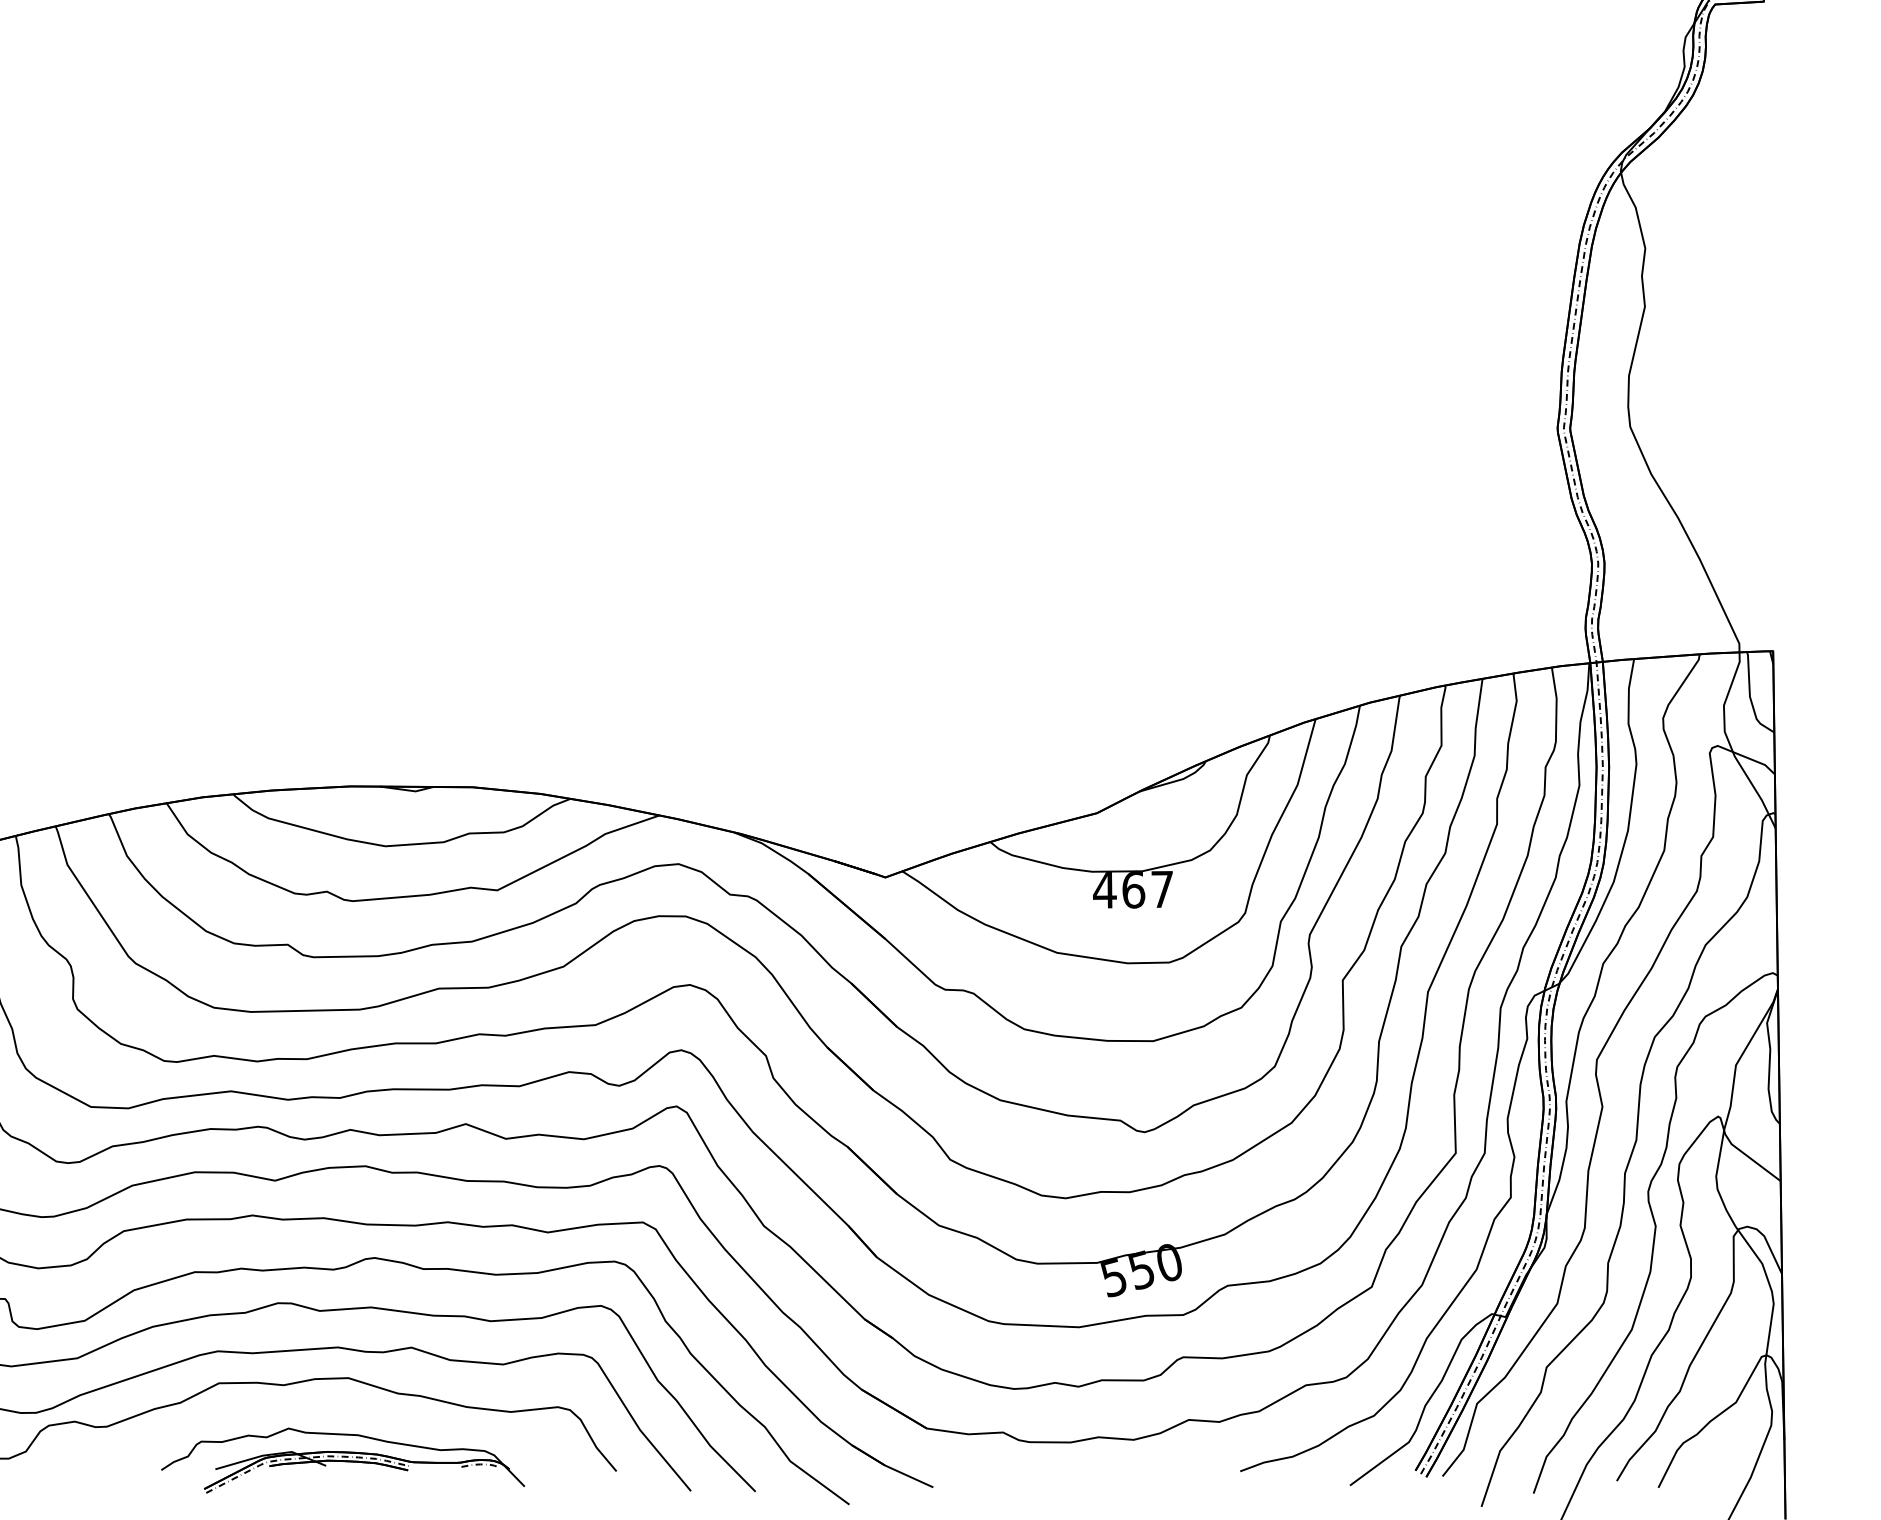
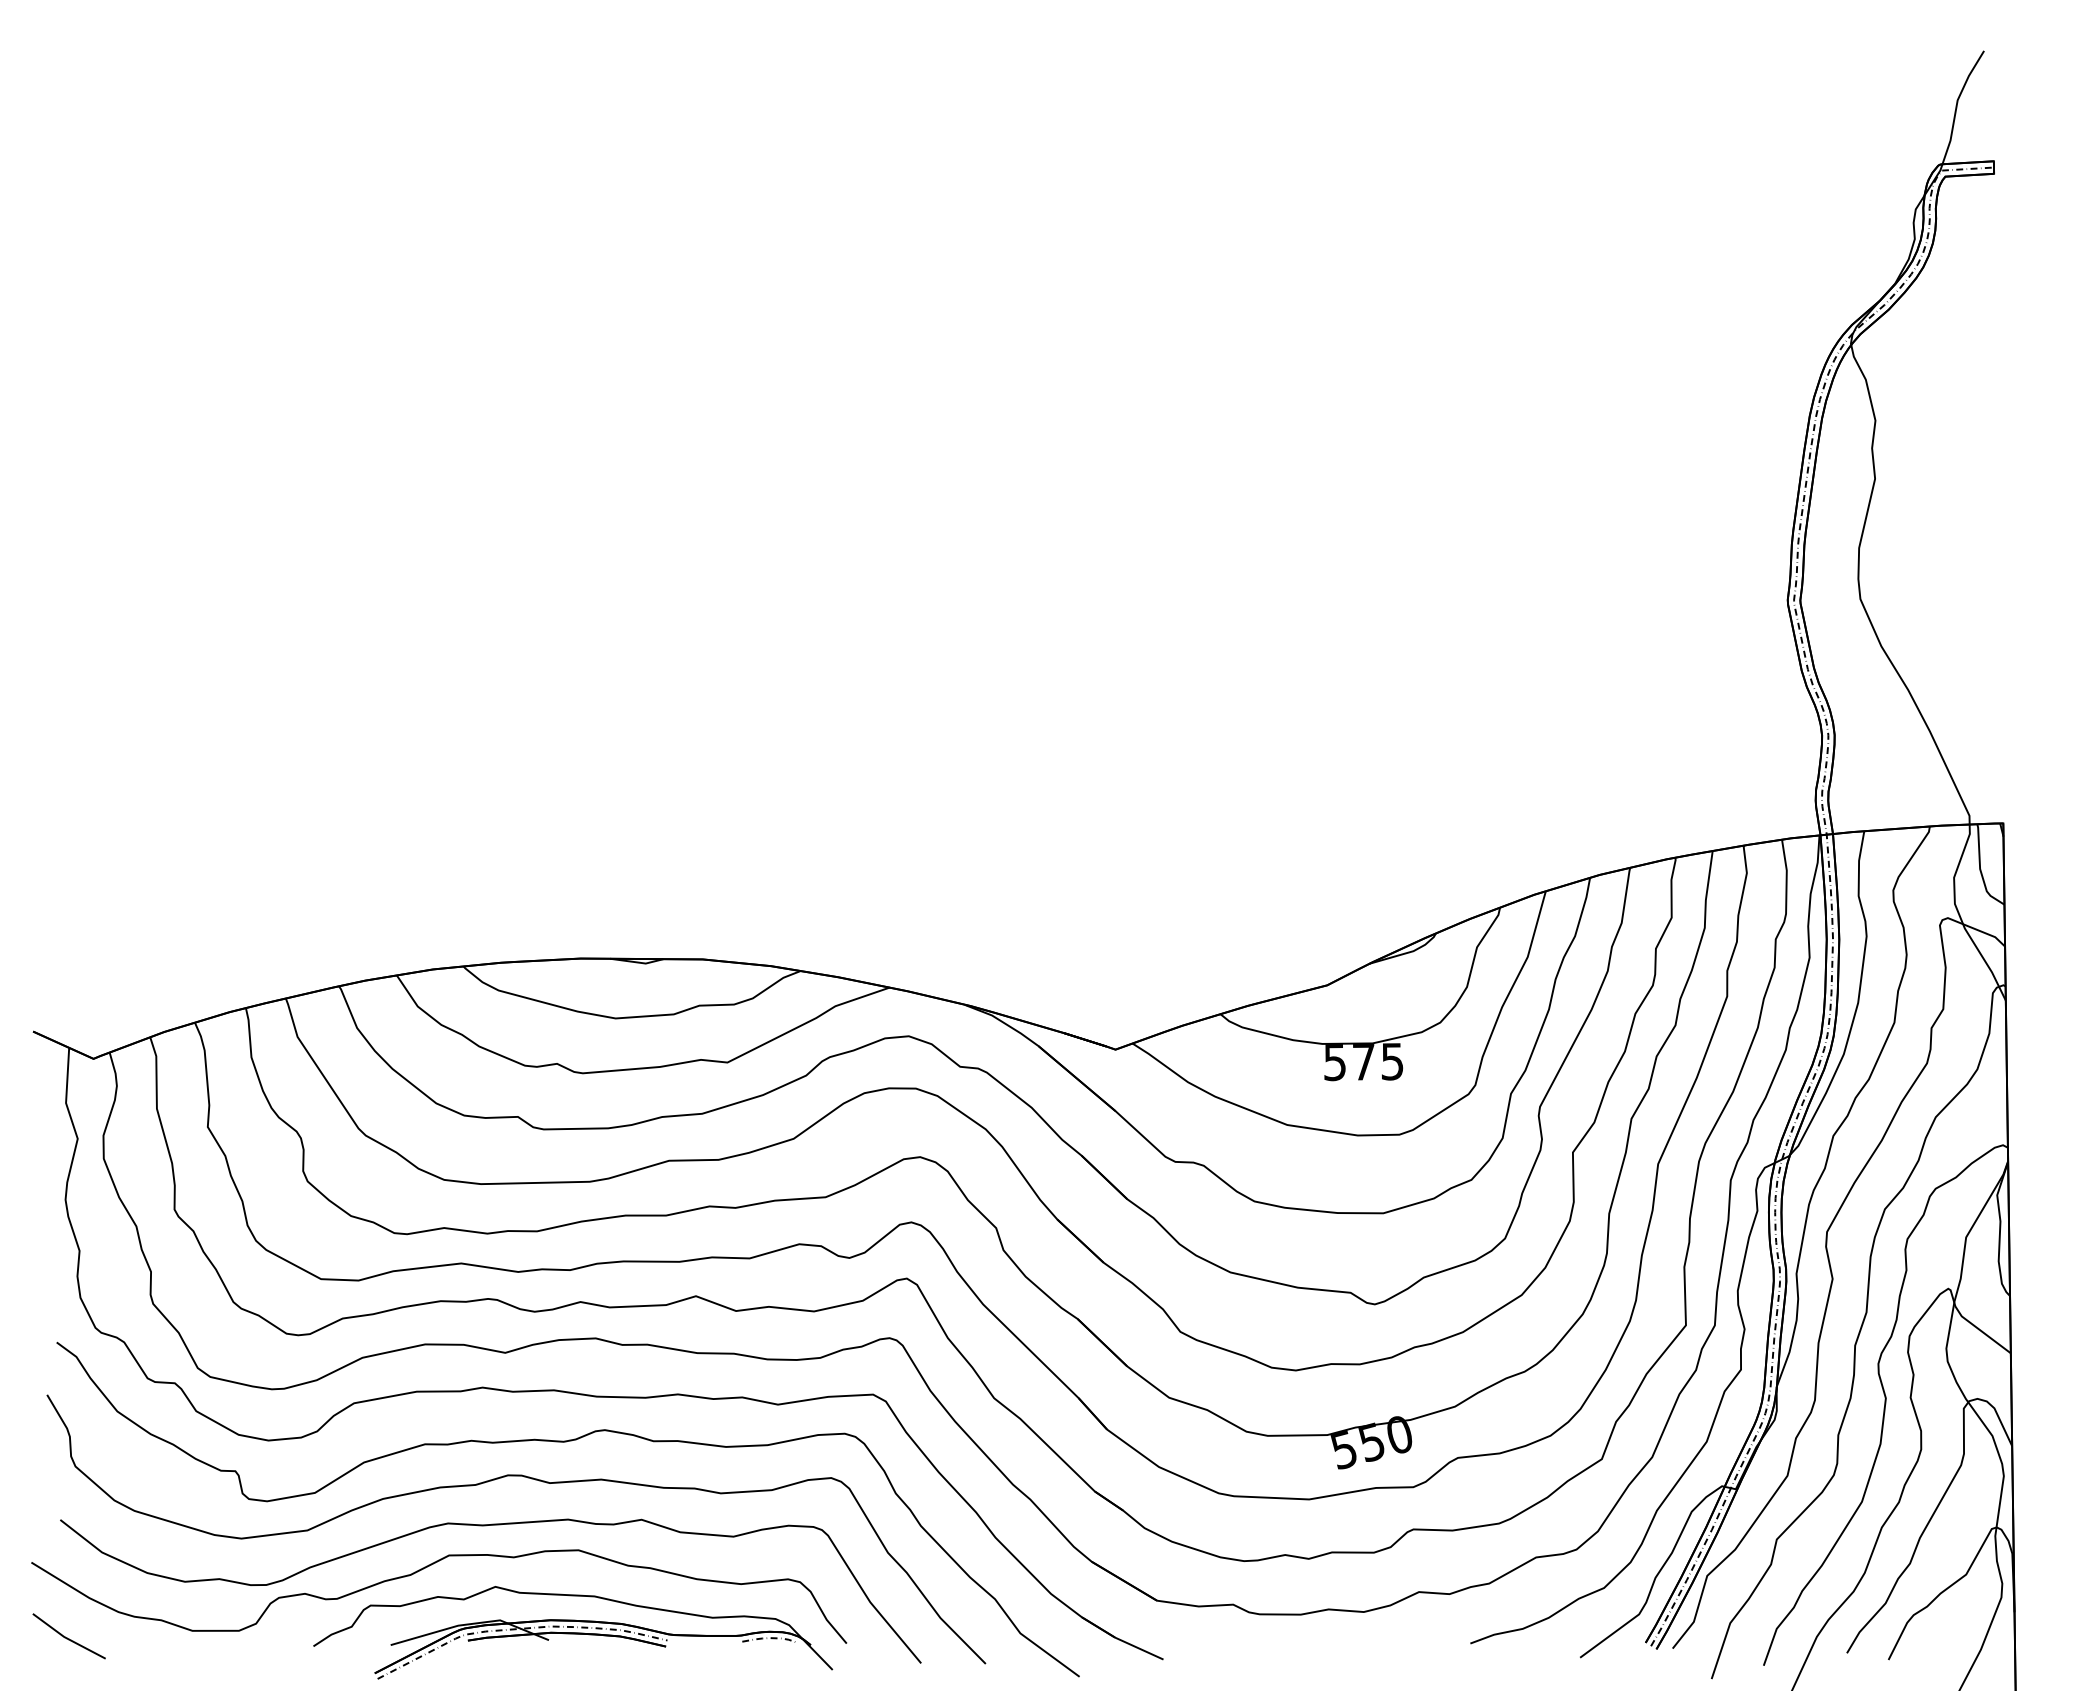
text: (1133, 890) -> (1363, 1062), 467 -> 575
part: (343, 1460) -> (573, 1632), size x1.43

